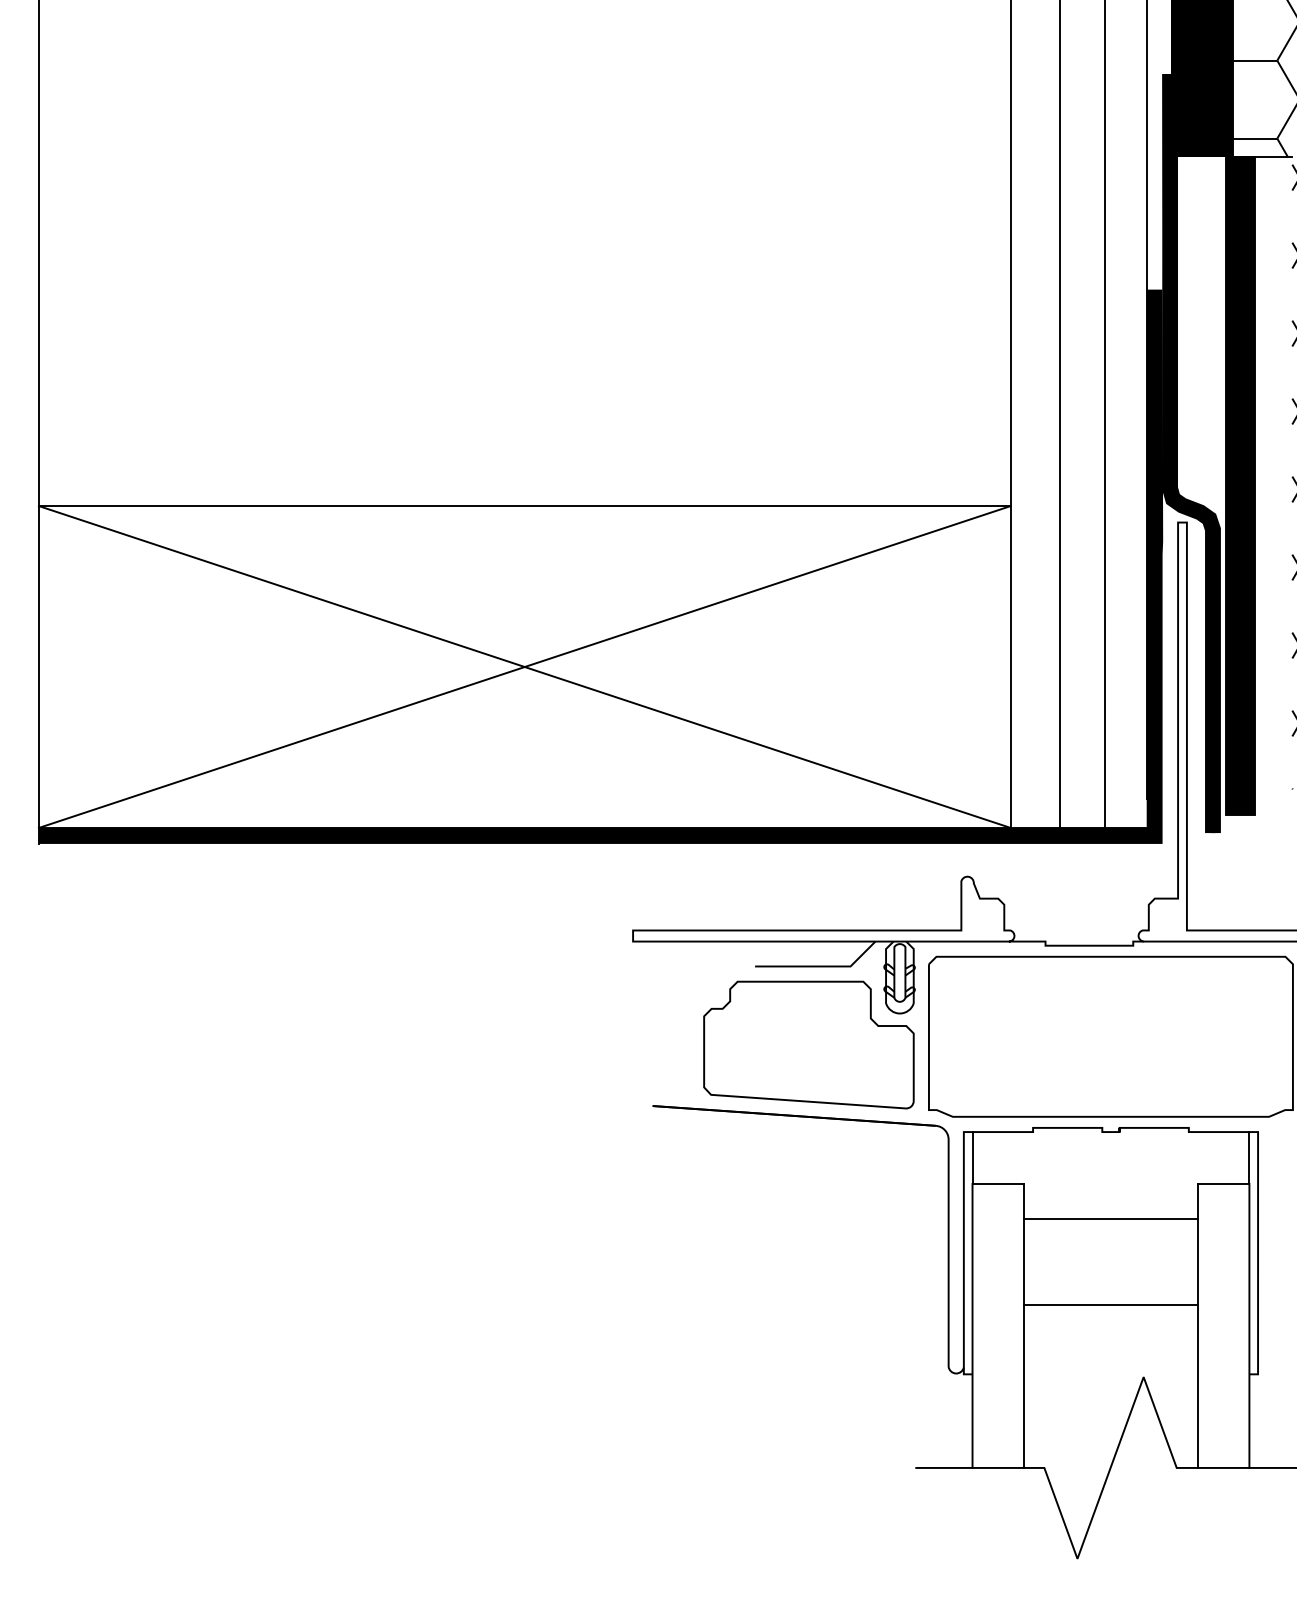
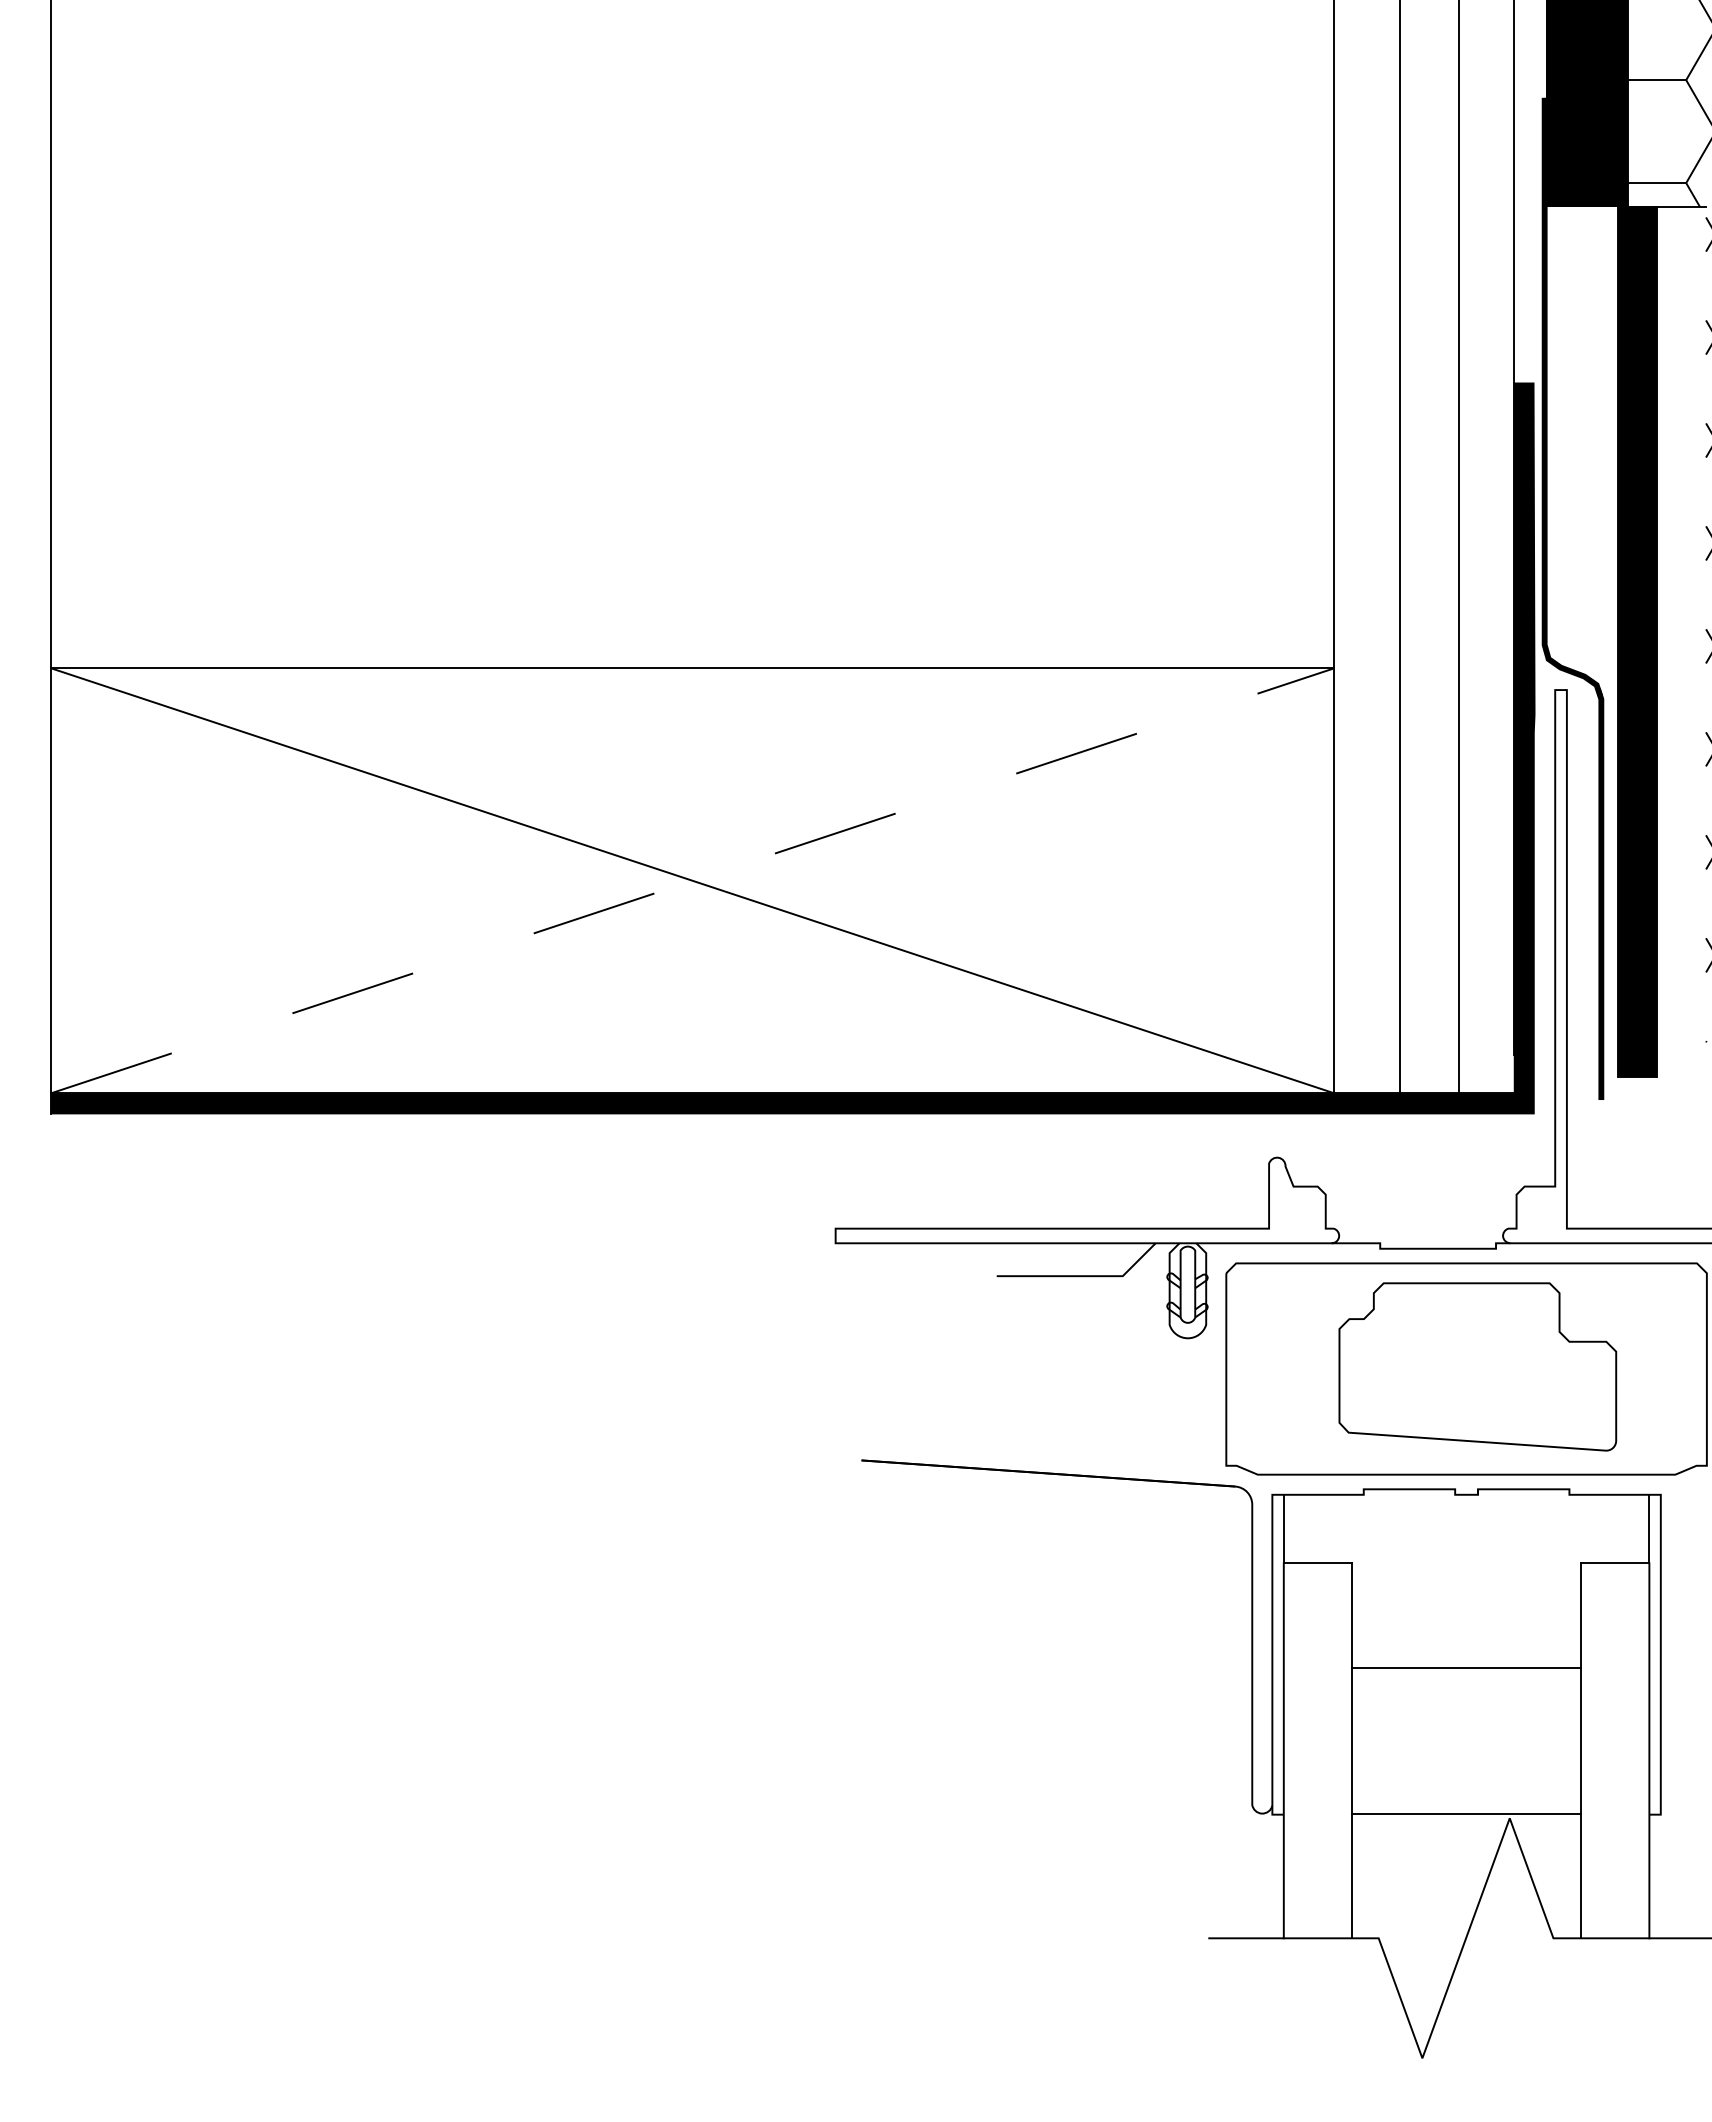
fill: (1191, 453) -> (1572, 598), removed
line: (524, 666) -> (692, 880), solid -> dashed
part: (808, 1044) -> (1477, 1366), moved
line: (1110, 1218) -> (1466, 1668), moved
line: (1110, 1305) -> (1466, 1814), moved

